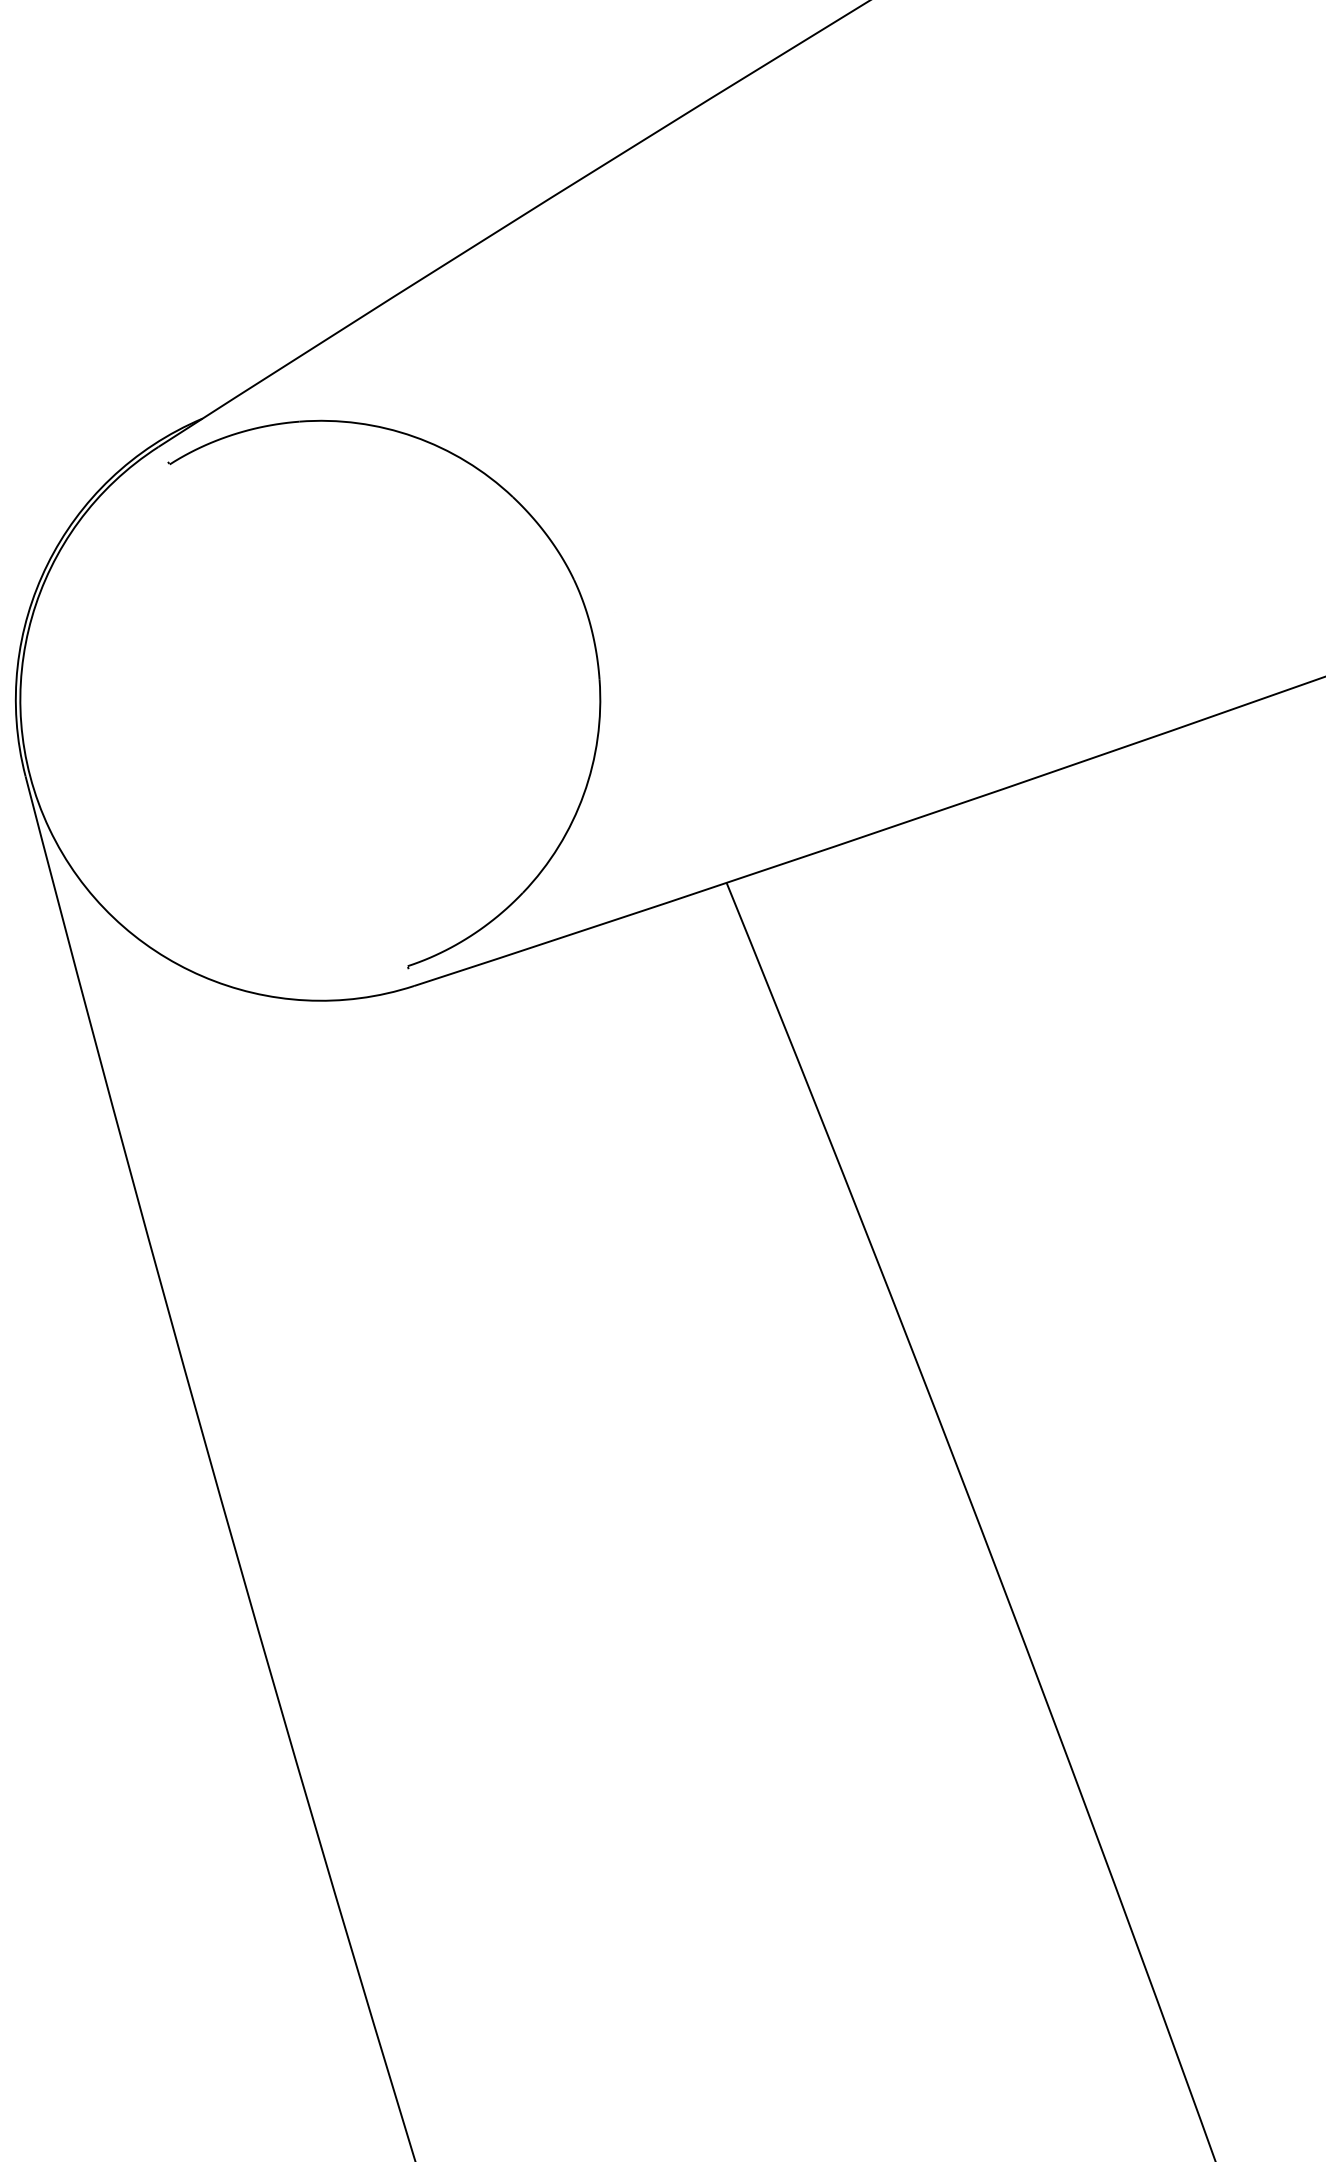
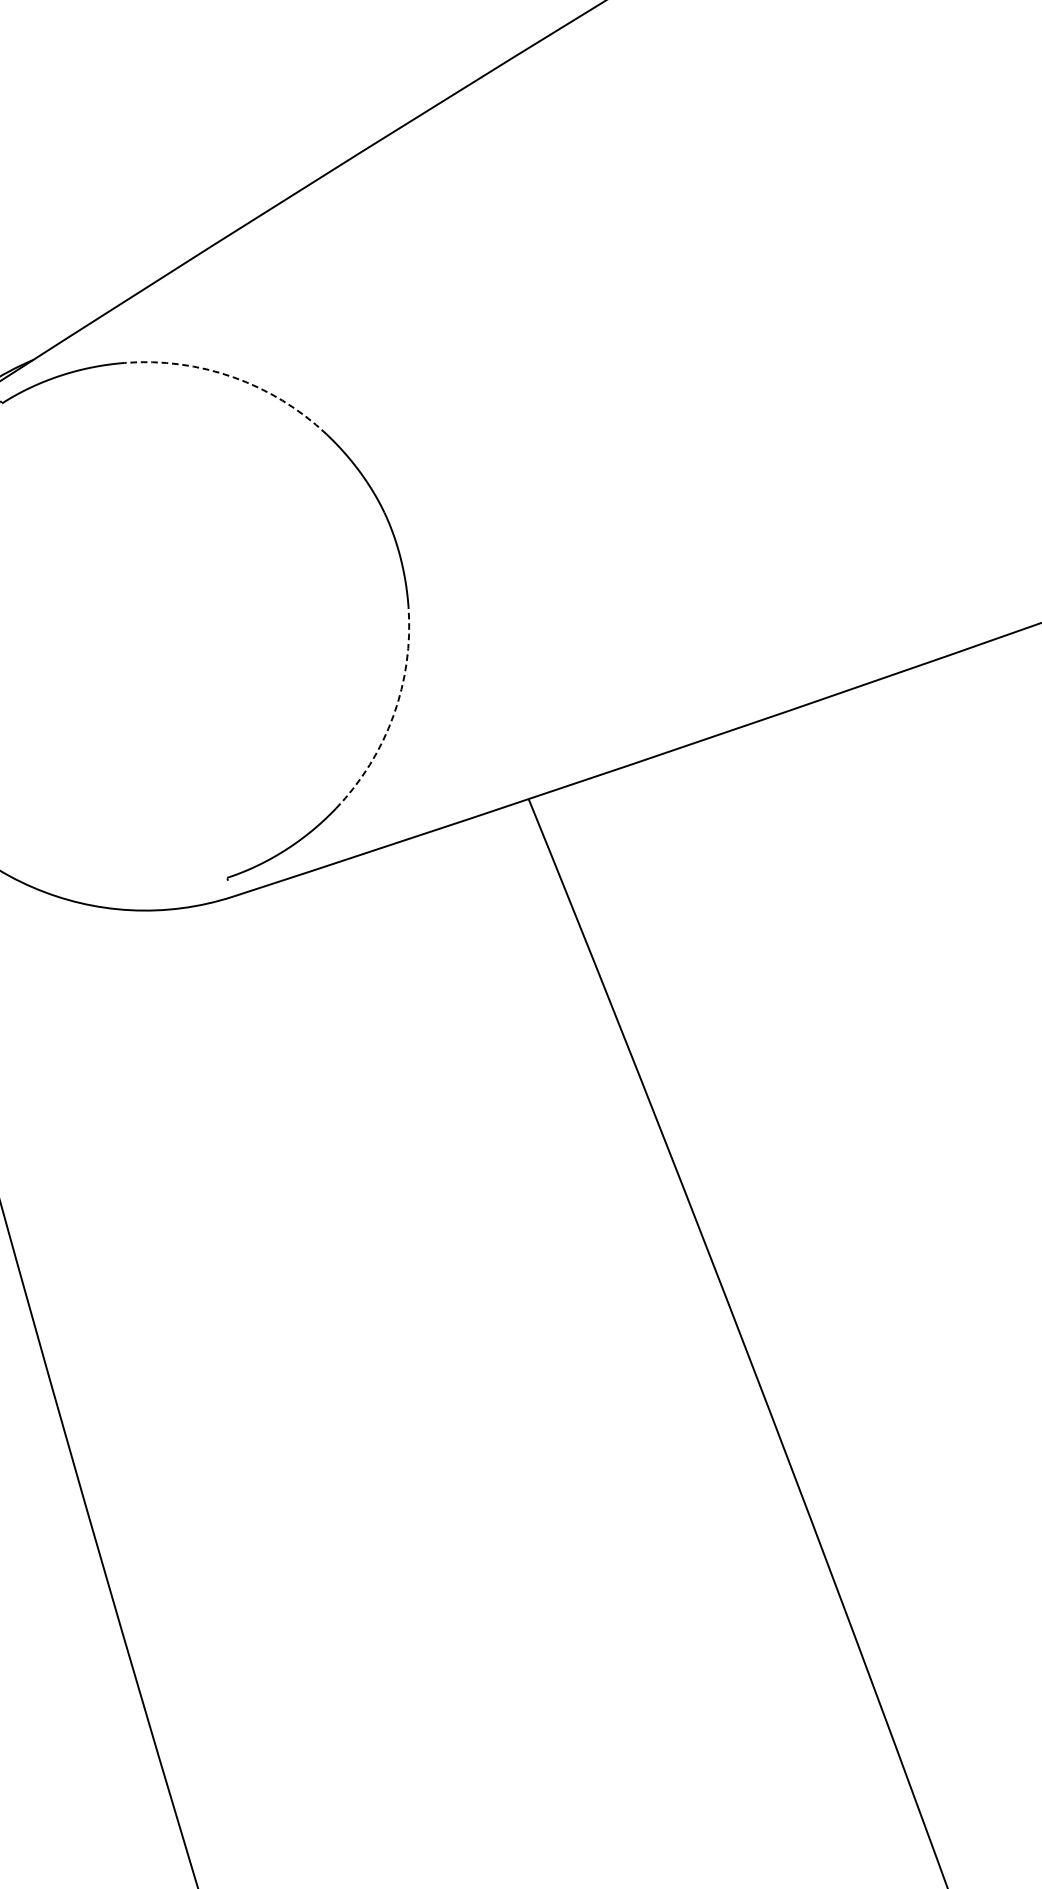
arc: (414, 436) -> (233, 376), solid -> dashed
arc: (583, 794) -> (393, 715), solid -> dashed

